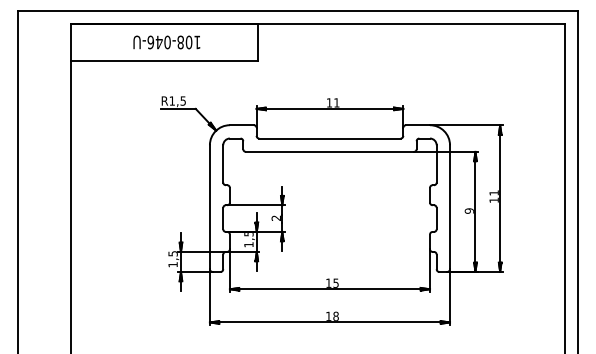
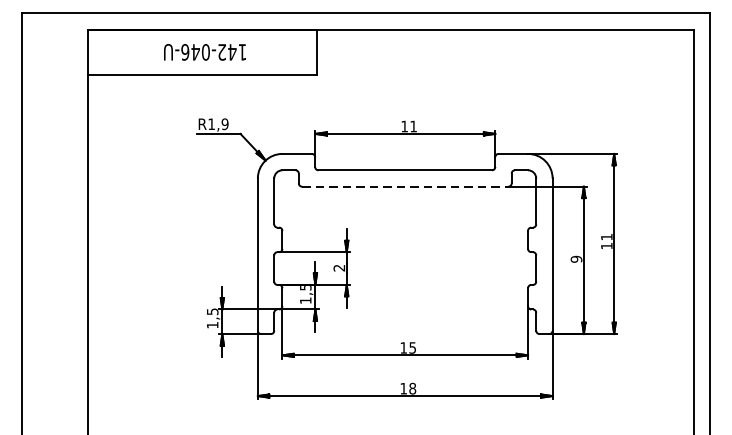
text: (184, 42) -> (226, 52), 108-046-U -> 142-046-U
text: (183, 100) -> (225, 123), R1,5 -> R1,9
line: (330, 151) -> (405, 186), solid -> dashed

